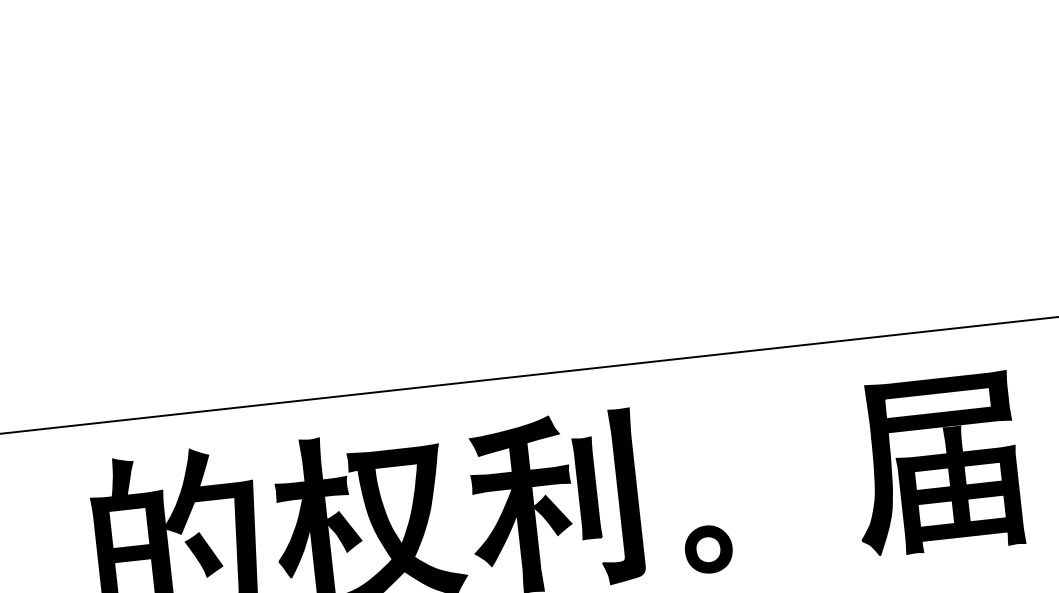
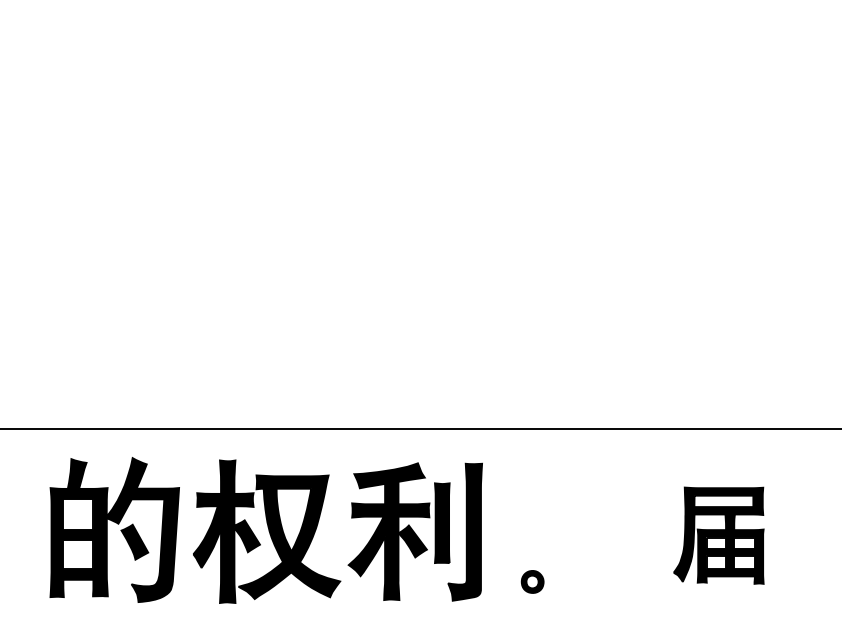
part: (935, 465) -> (718, 535), size x0.7
part: (708, 549) -> (532, 581), size x0.6

